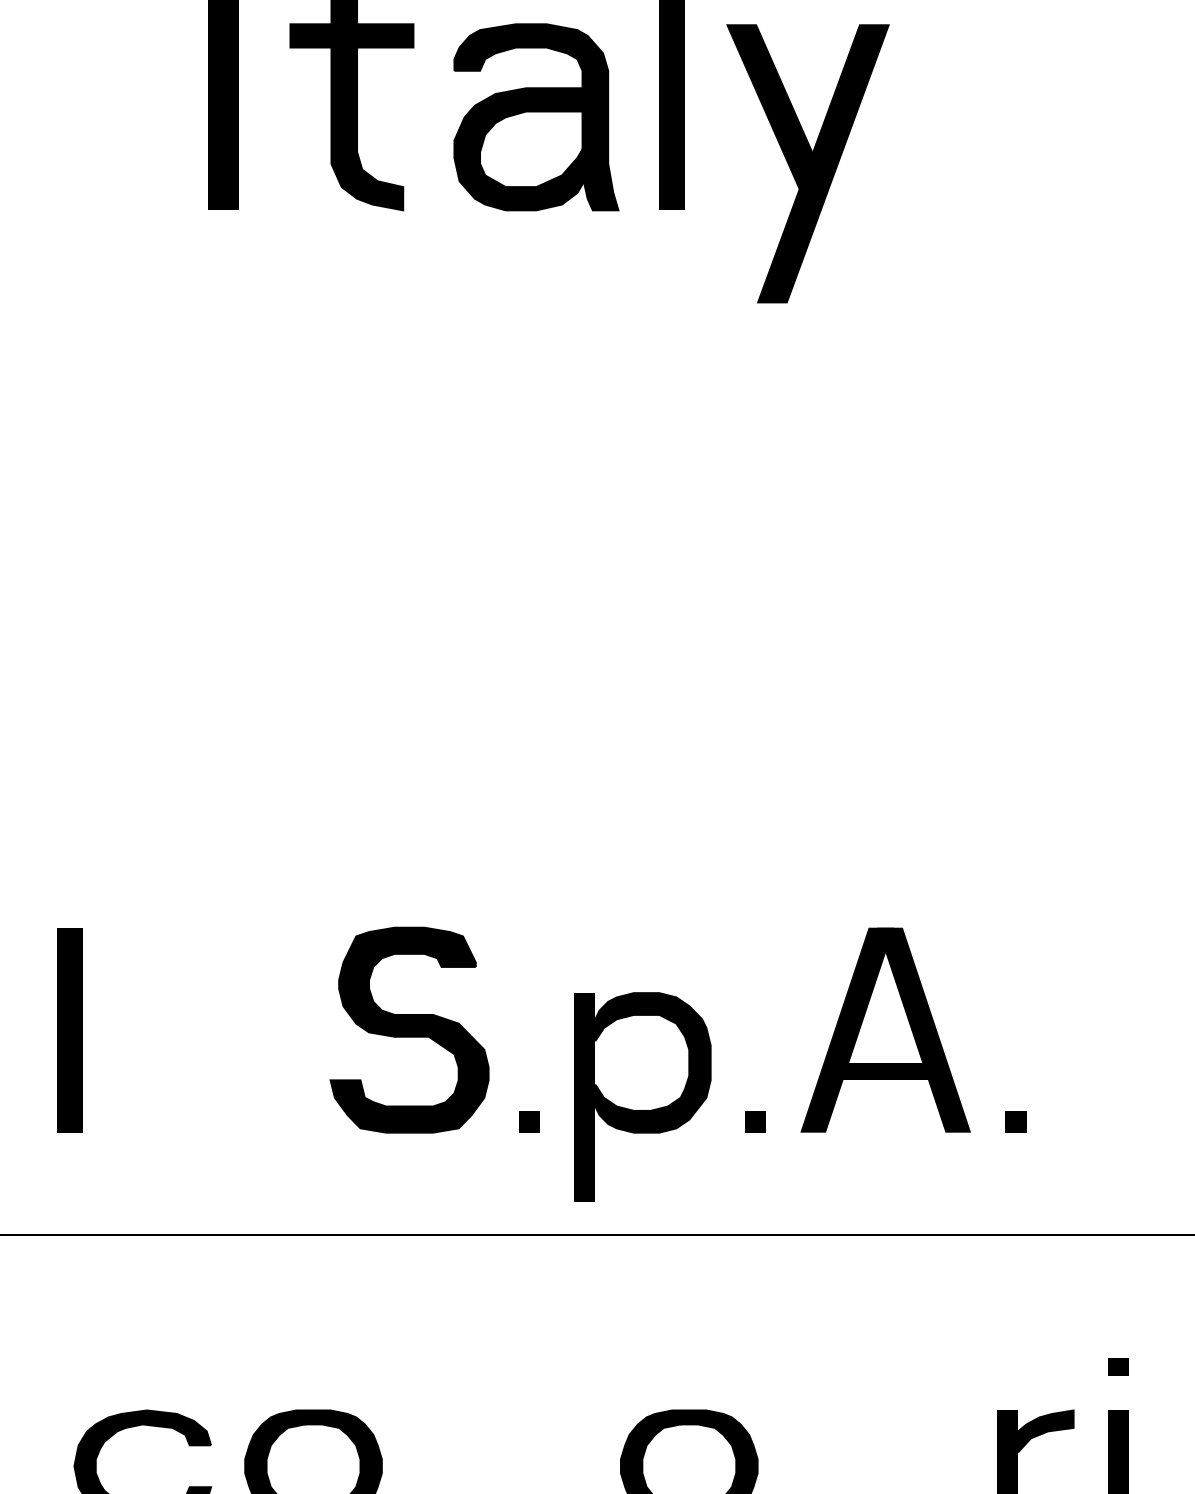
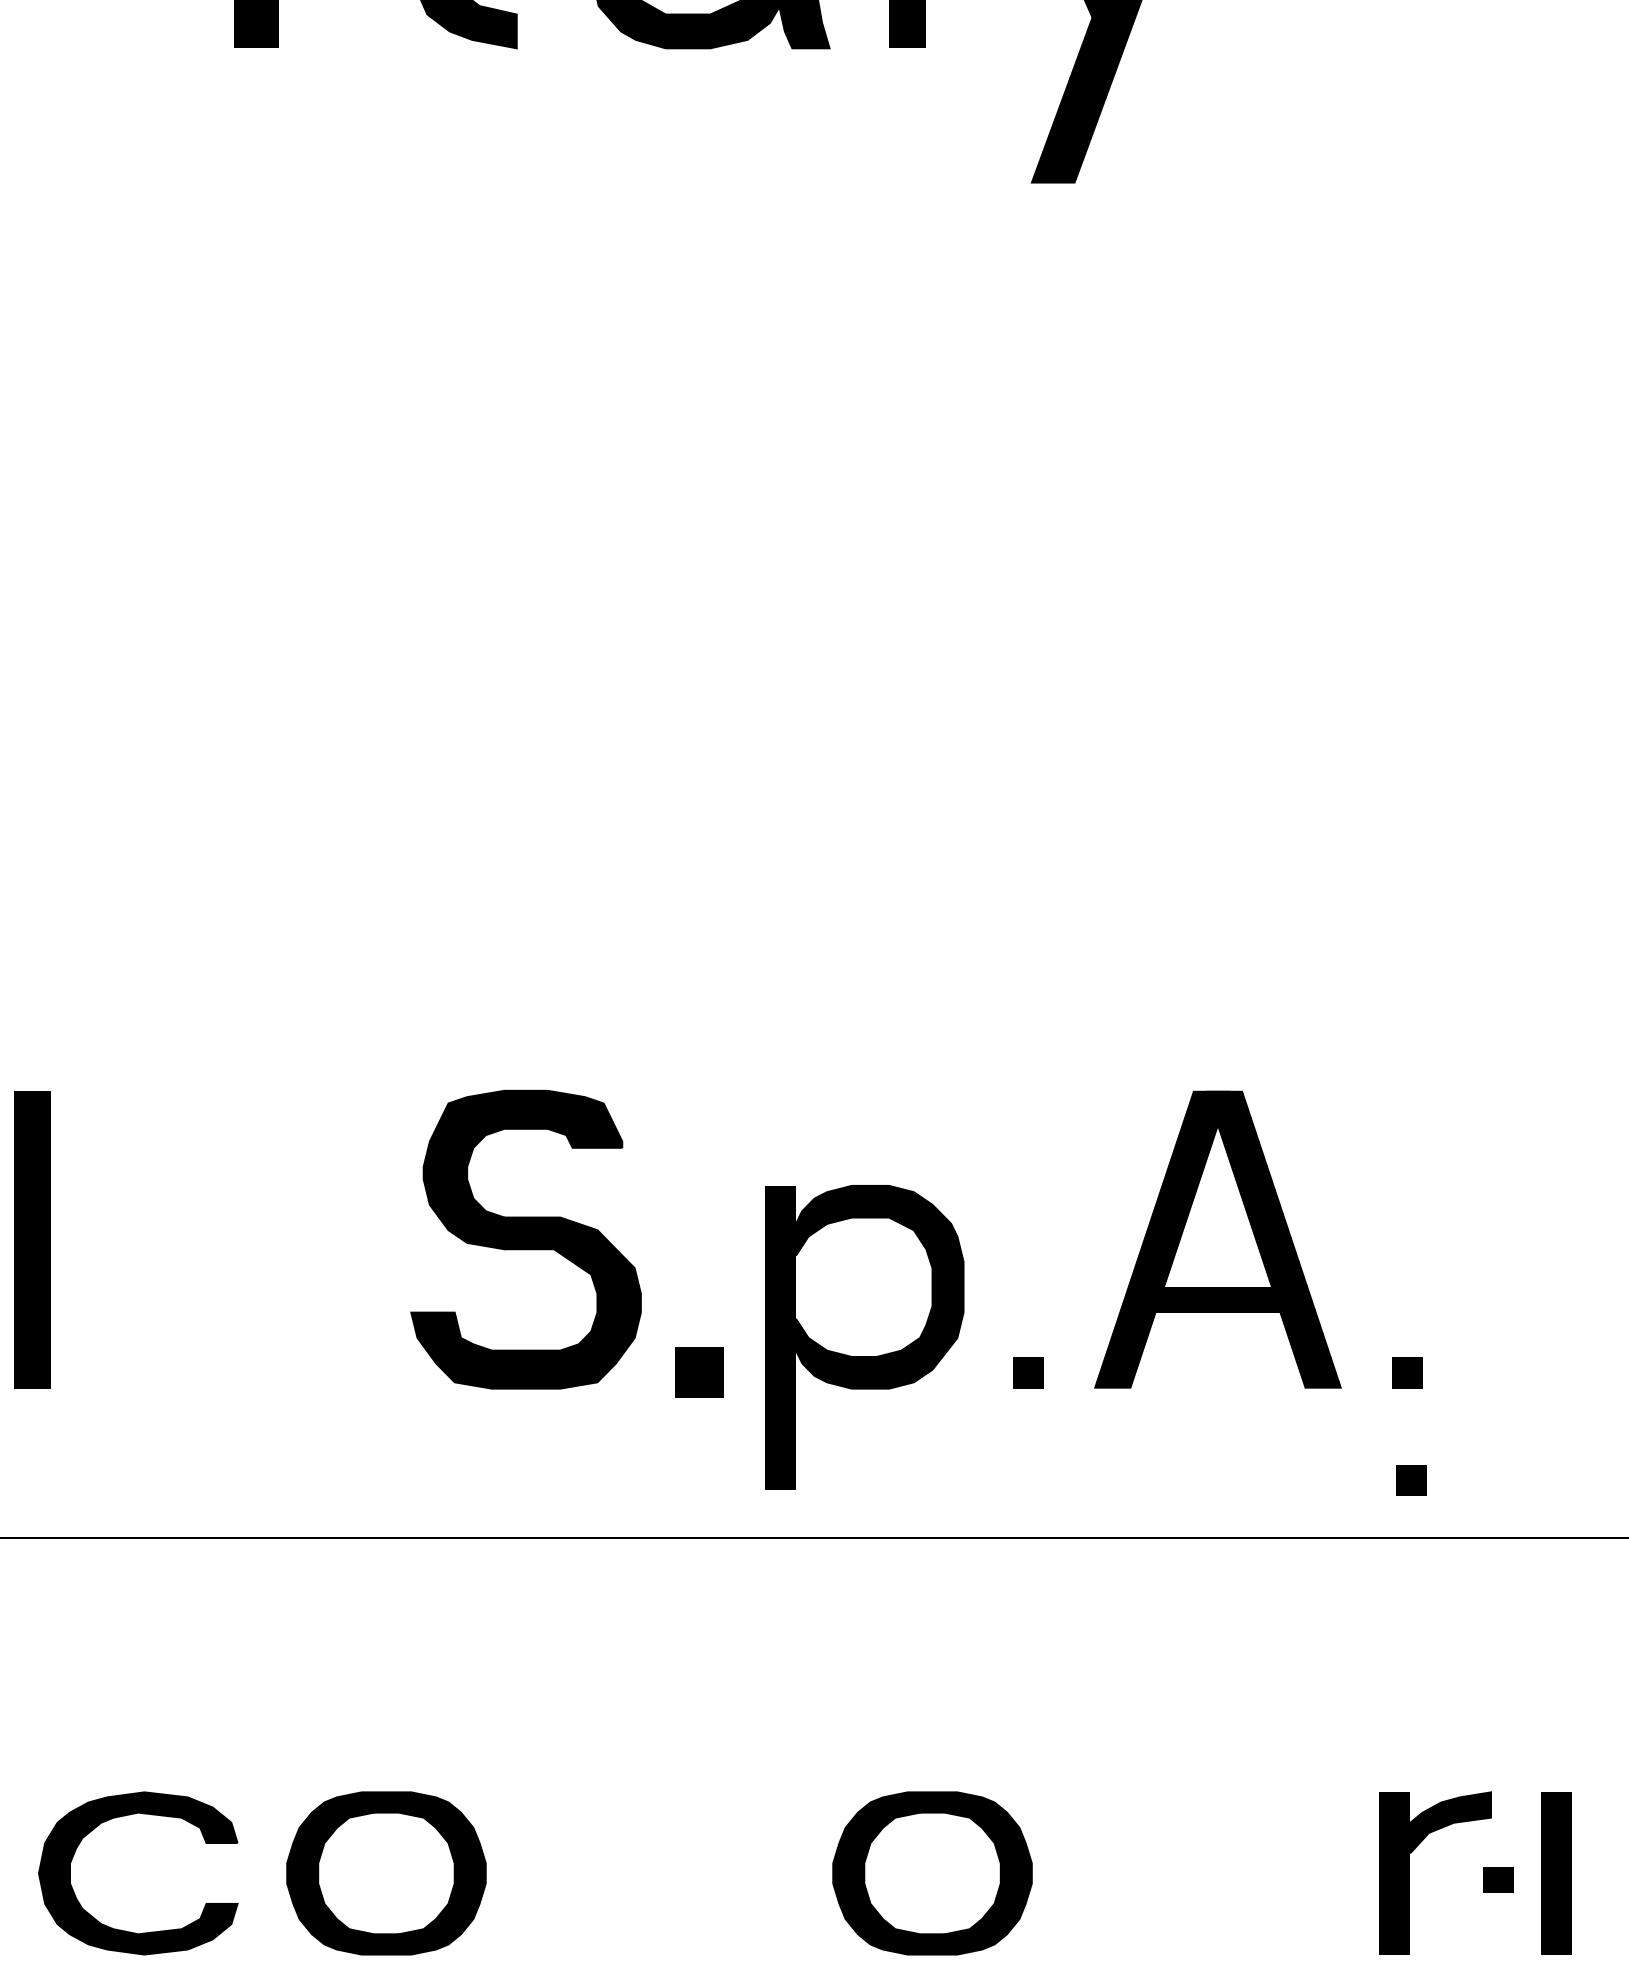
part: (529, 1121) -> (700, 1372), size x1.6
part: (1018, 1195) -> (1410, 1479), added
part: (1118, 1366) -> (1498, 1879), moved

